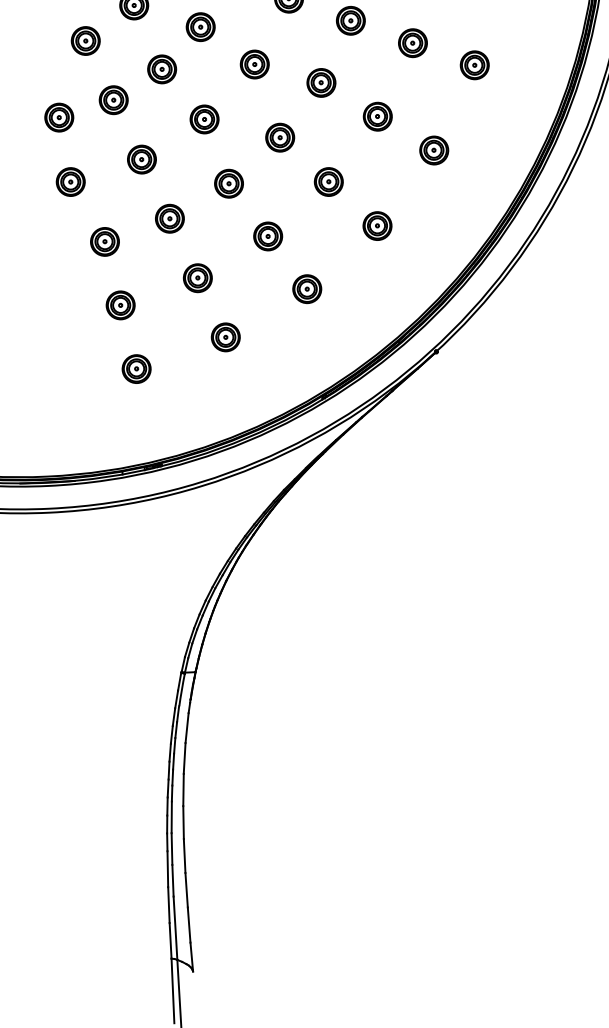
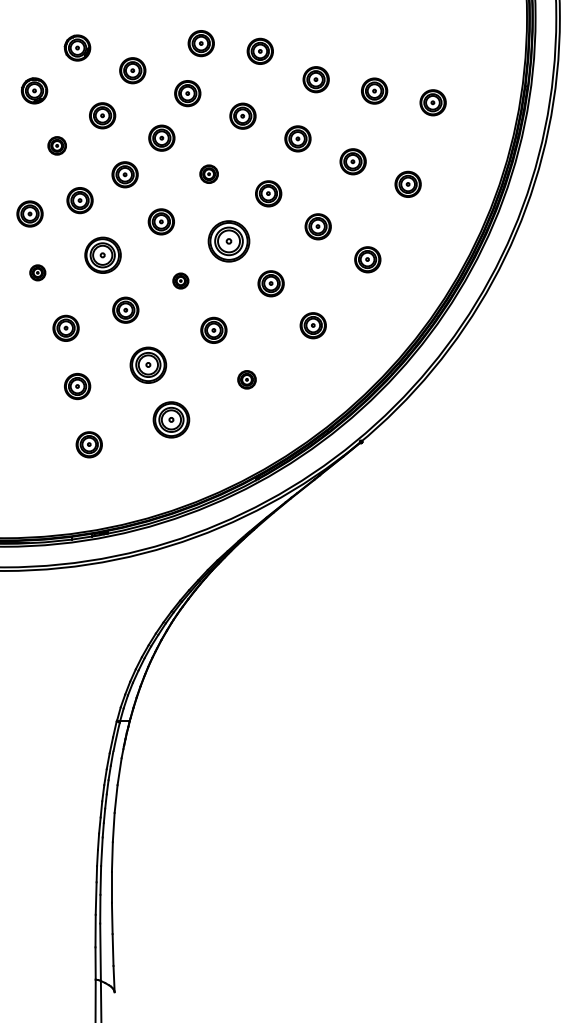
part: (84, 40) -> (56, 145), size x0.7
part: (254, 63) -> (208, 173), size x0.7
part: (279, 137) -> (228, 241), size x1.6
part: (141, 159) -> (102, 255), size x1.4
part: (70, 181) -> (37, 272), size x0.6
part: (228, 183) -> (180, 280), size x0.6
part: (197, 277) -> (148, 364), size x1.4
part: (306, 288) -> (246, 379), size x0.7
part: (224, 336) -> (170, 419), size x1.4

